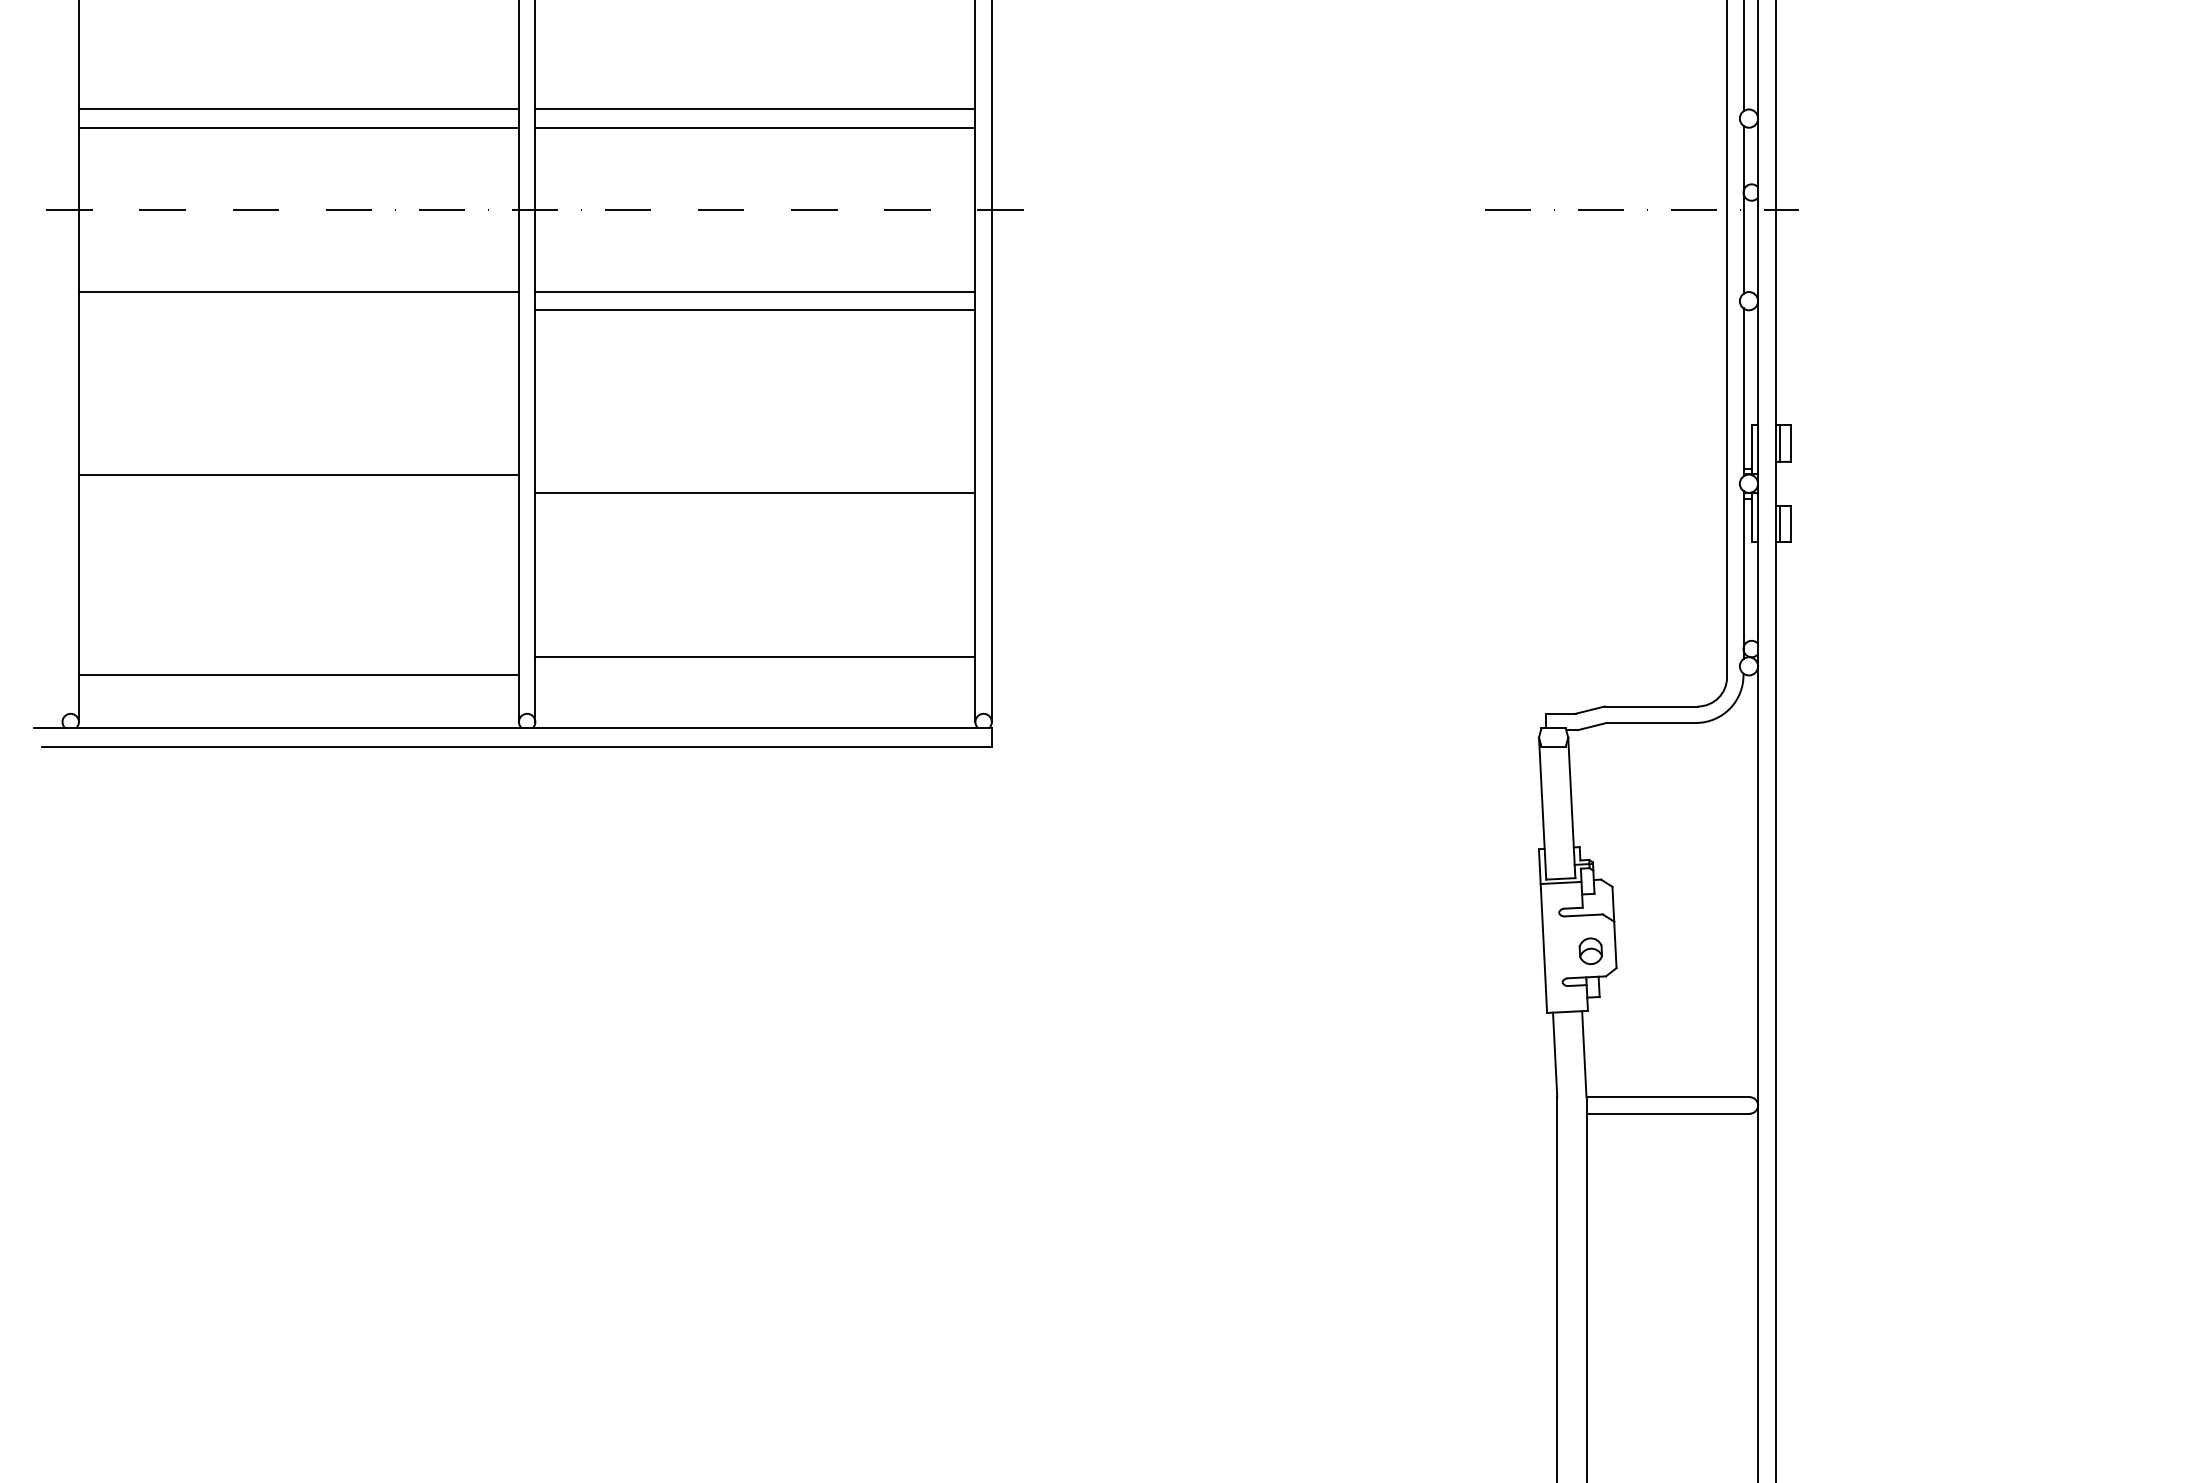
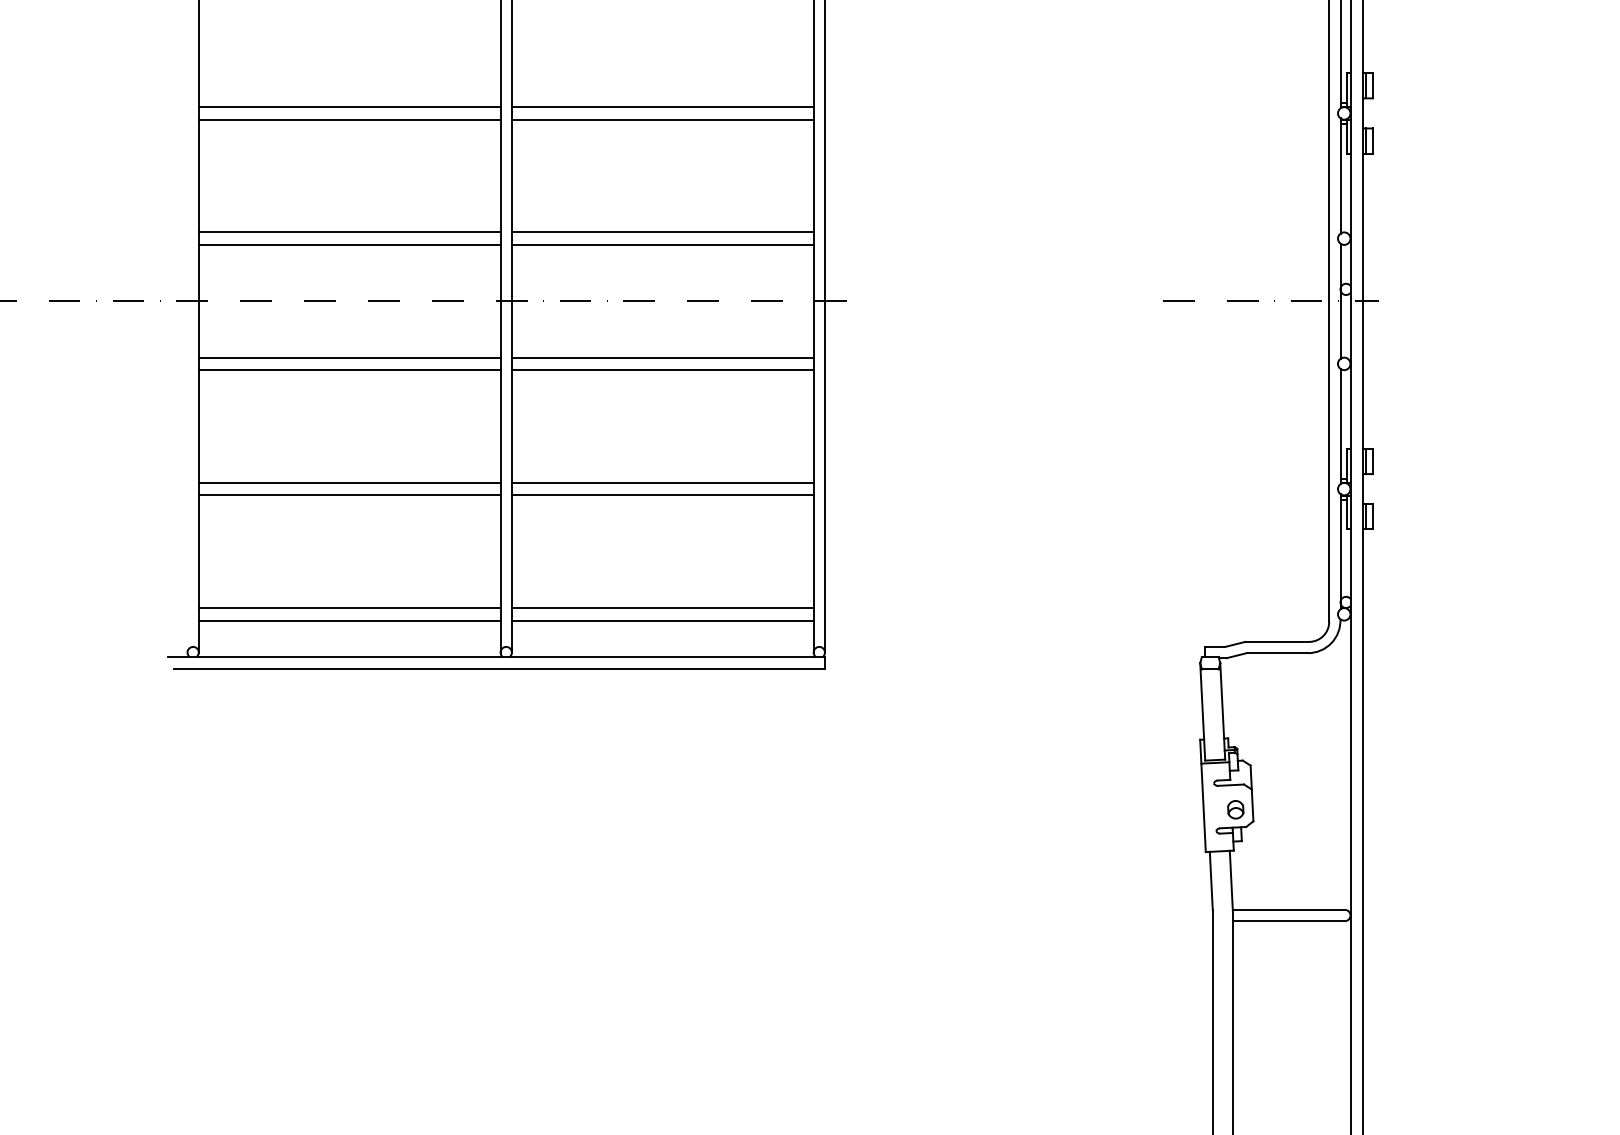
line: (298, 310) -> (349, 370), added
line: (754, 474) -> (662, 482), added
line: (298, 493) -> (349, 495), added
line: (298, 657) -> (349, 608), added
line: (754, 675) -> (662, 620), added

